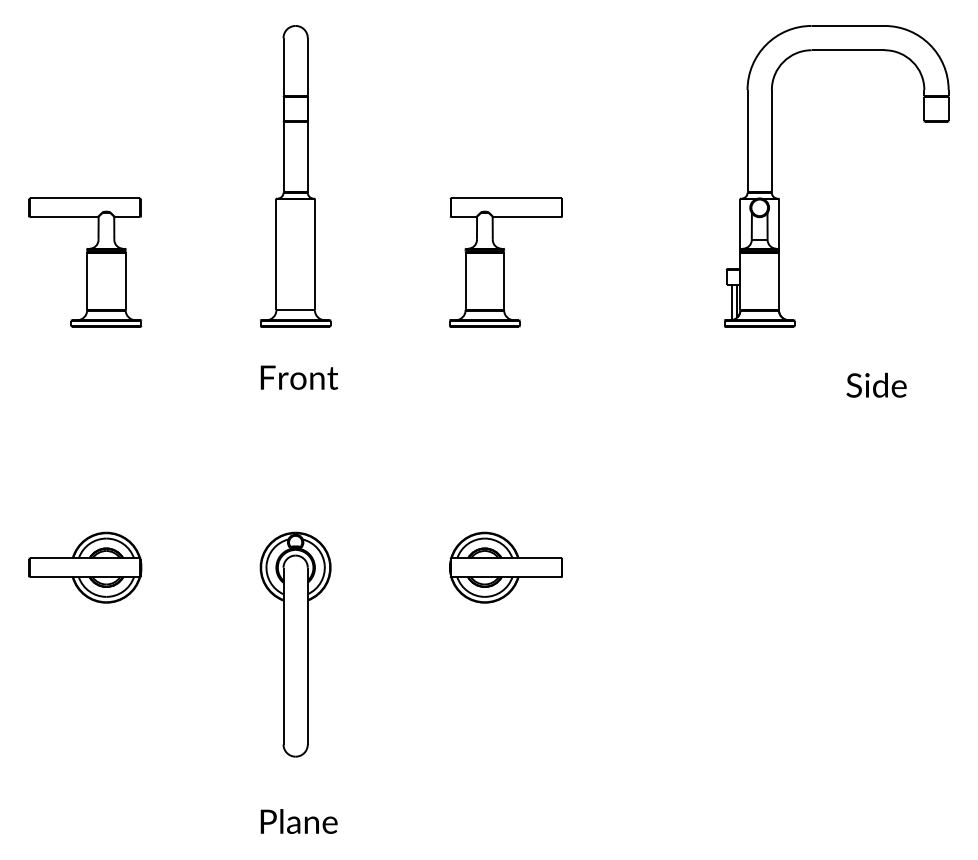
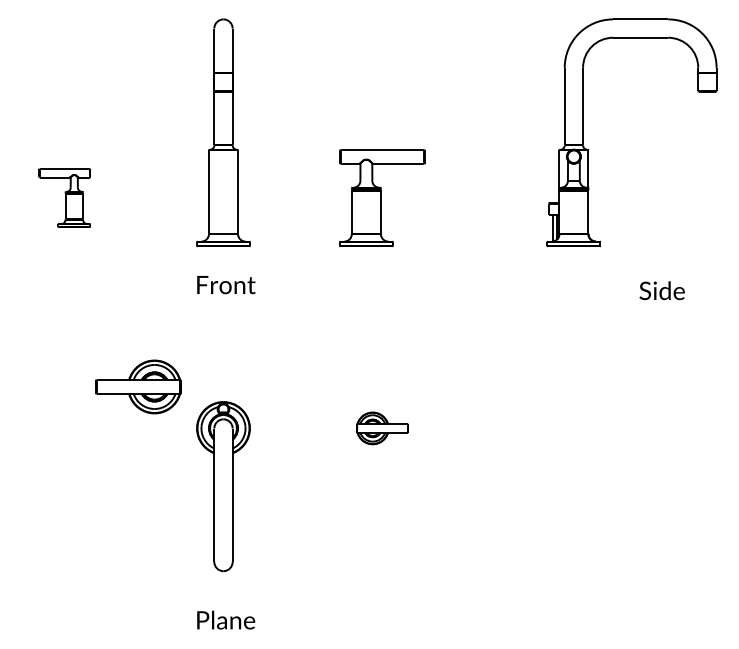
part: (85, 262) -> (64, 198), size x0.6
part: (85, 567) -> (138, 386), moved
part: (505, 567) -> (381, 428), size x0.6

